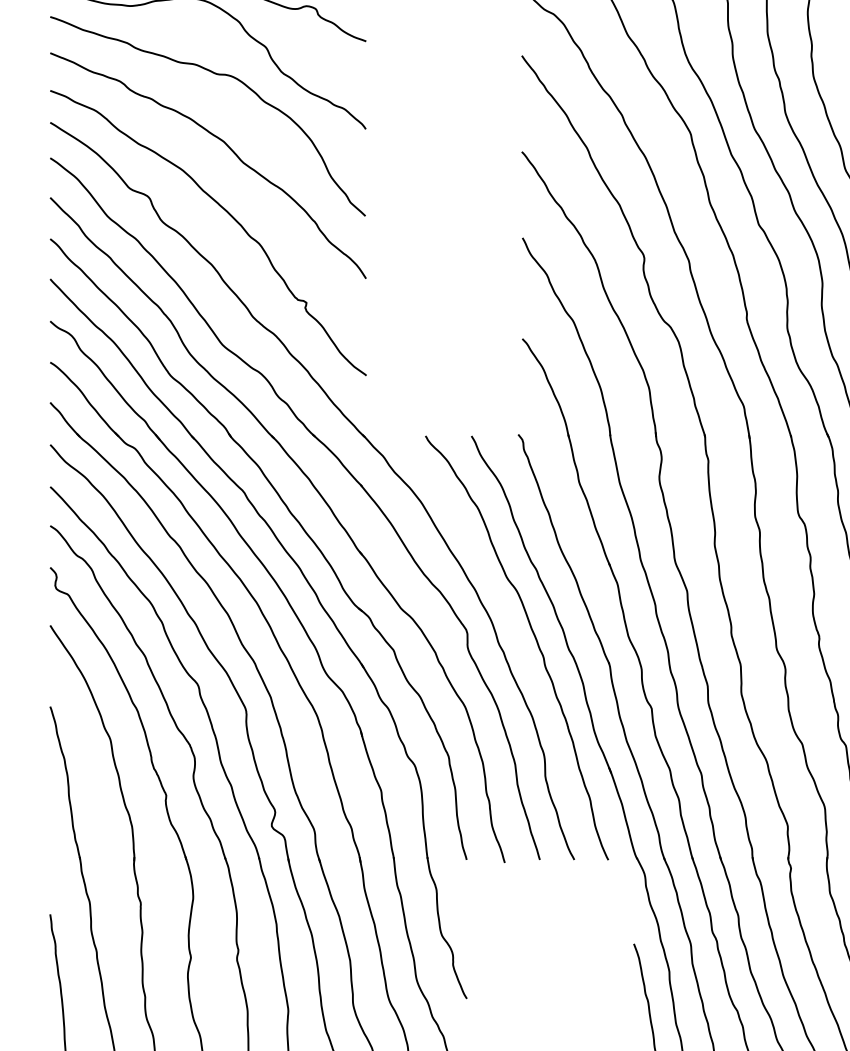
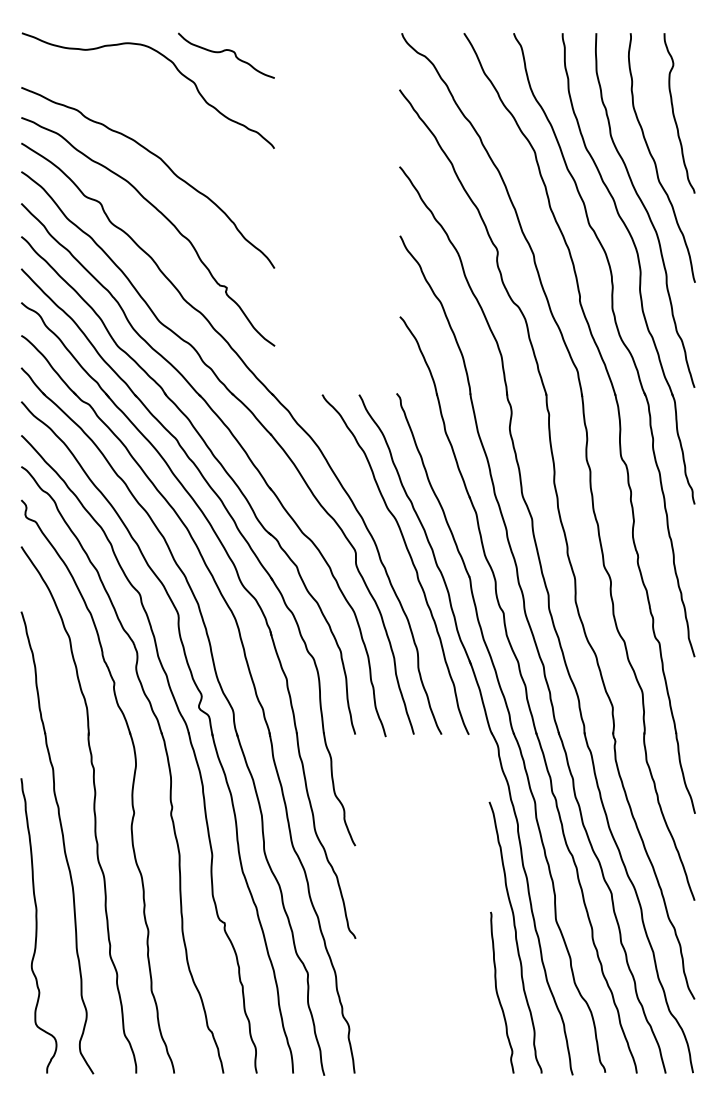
curve: (216, 75) -> (154, 105), removed

